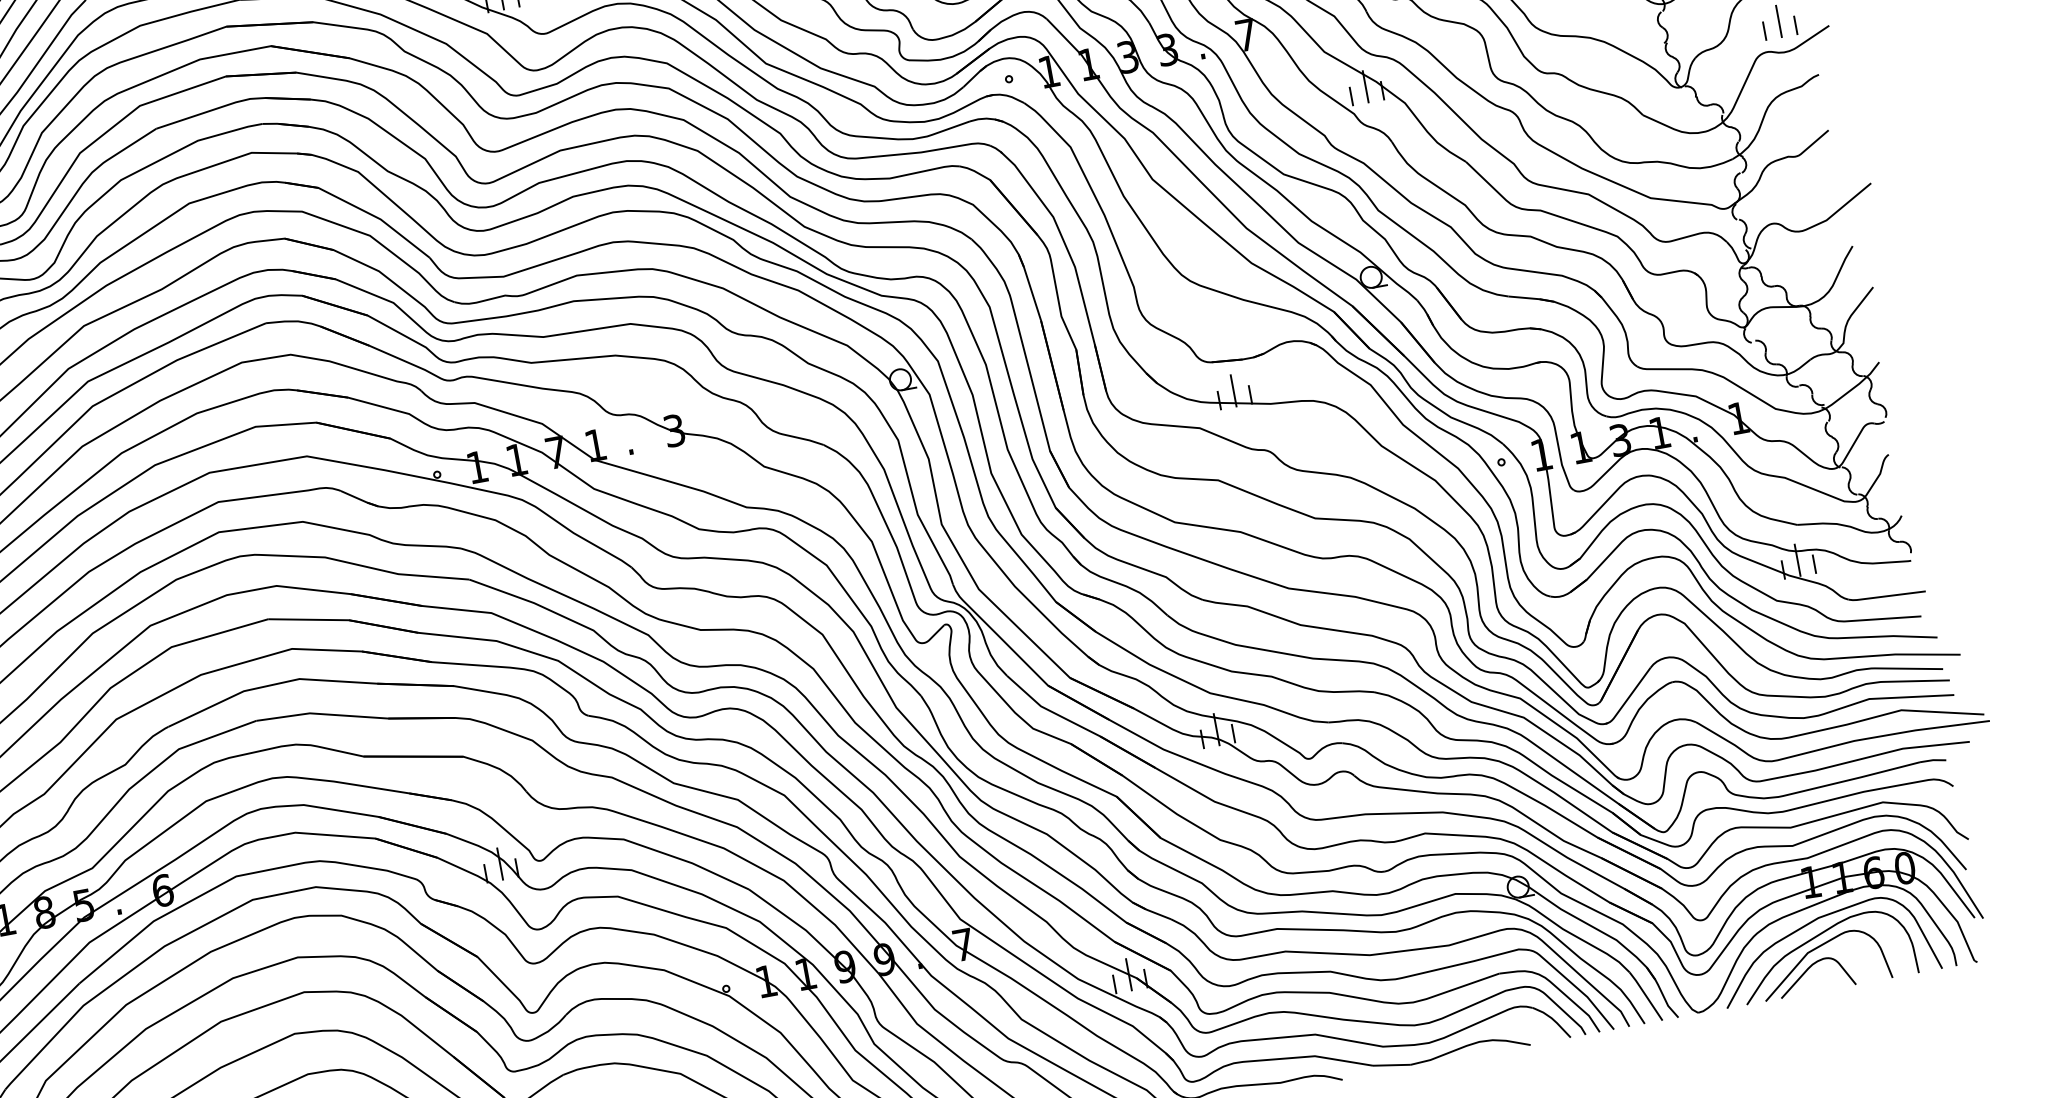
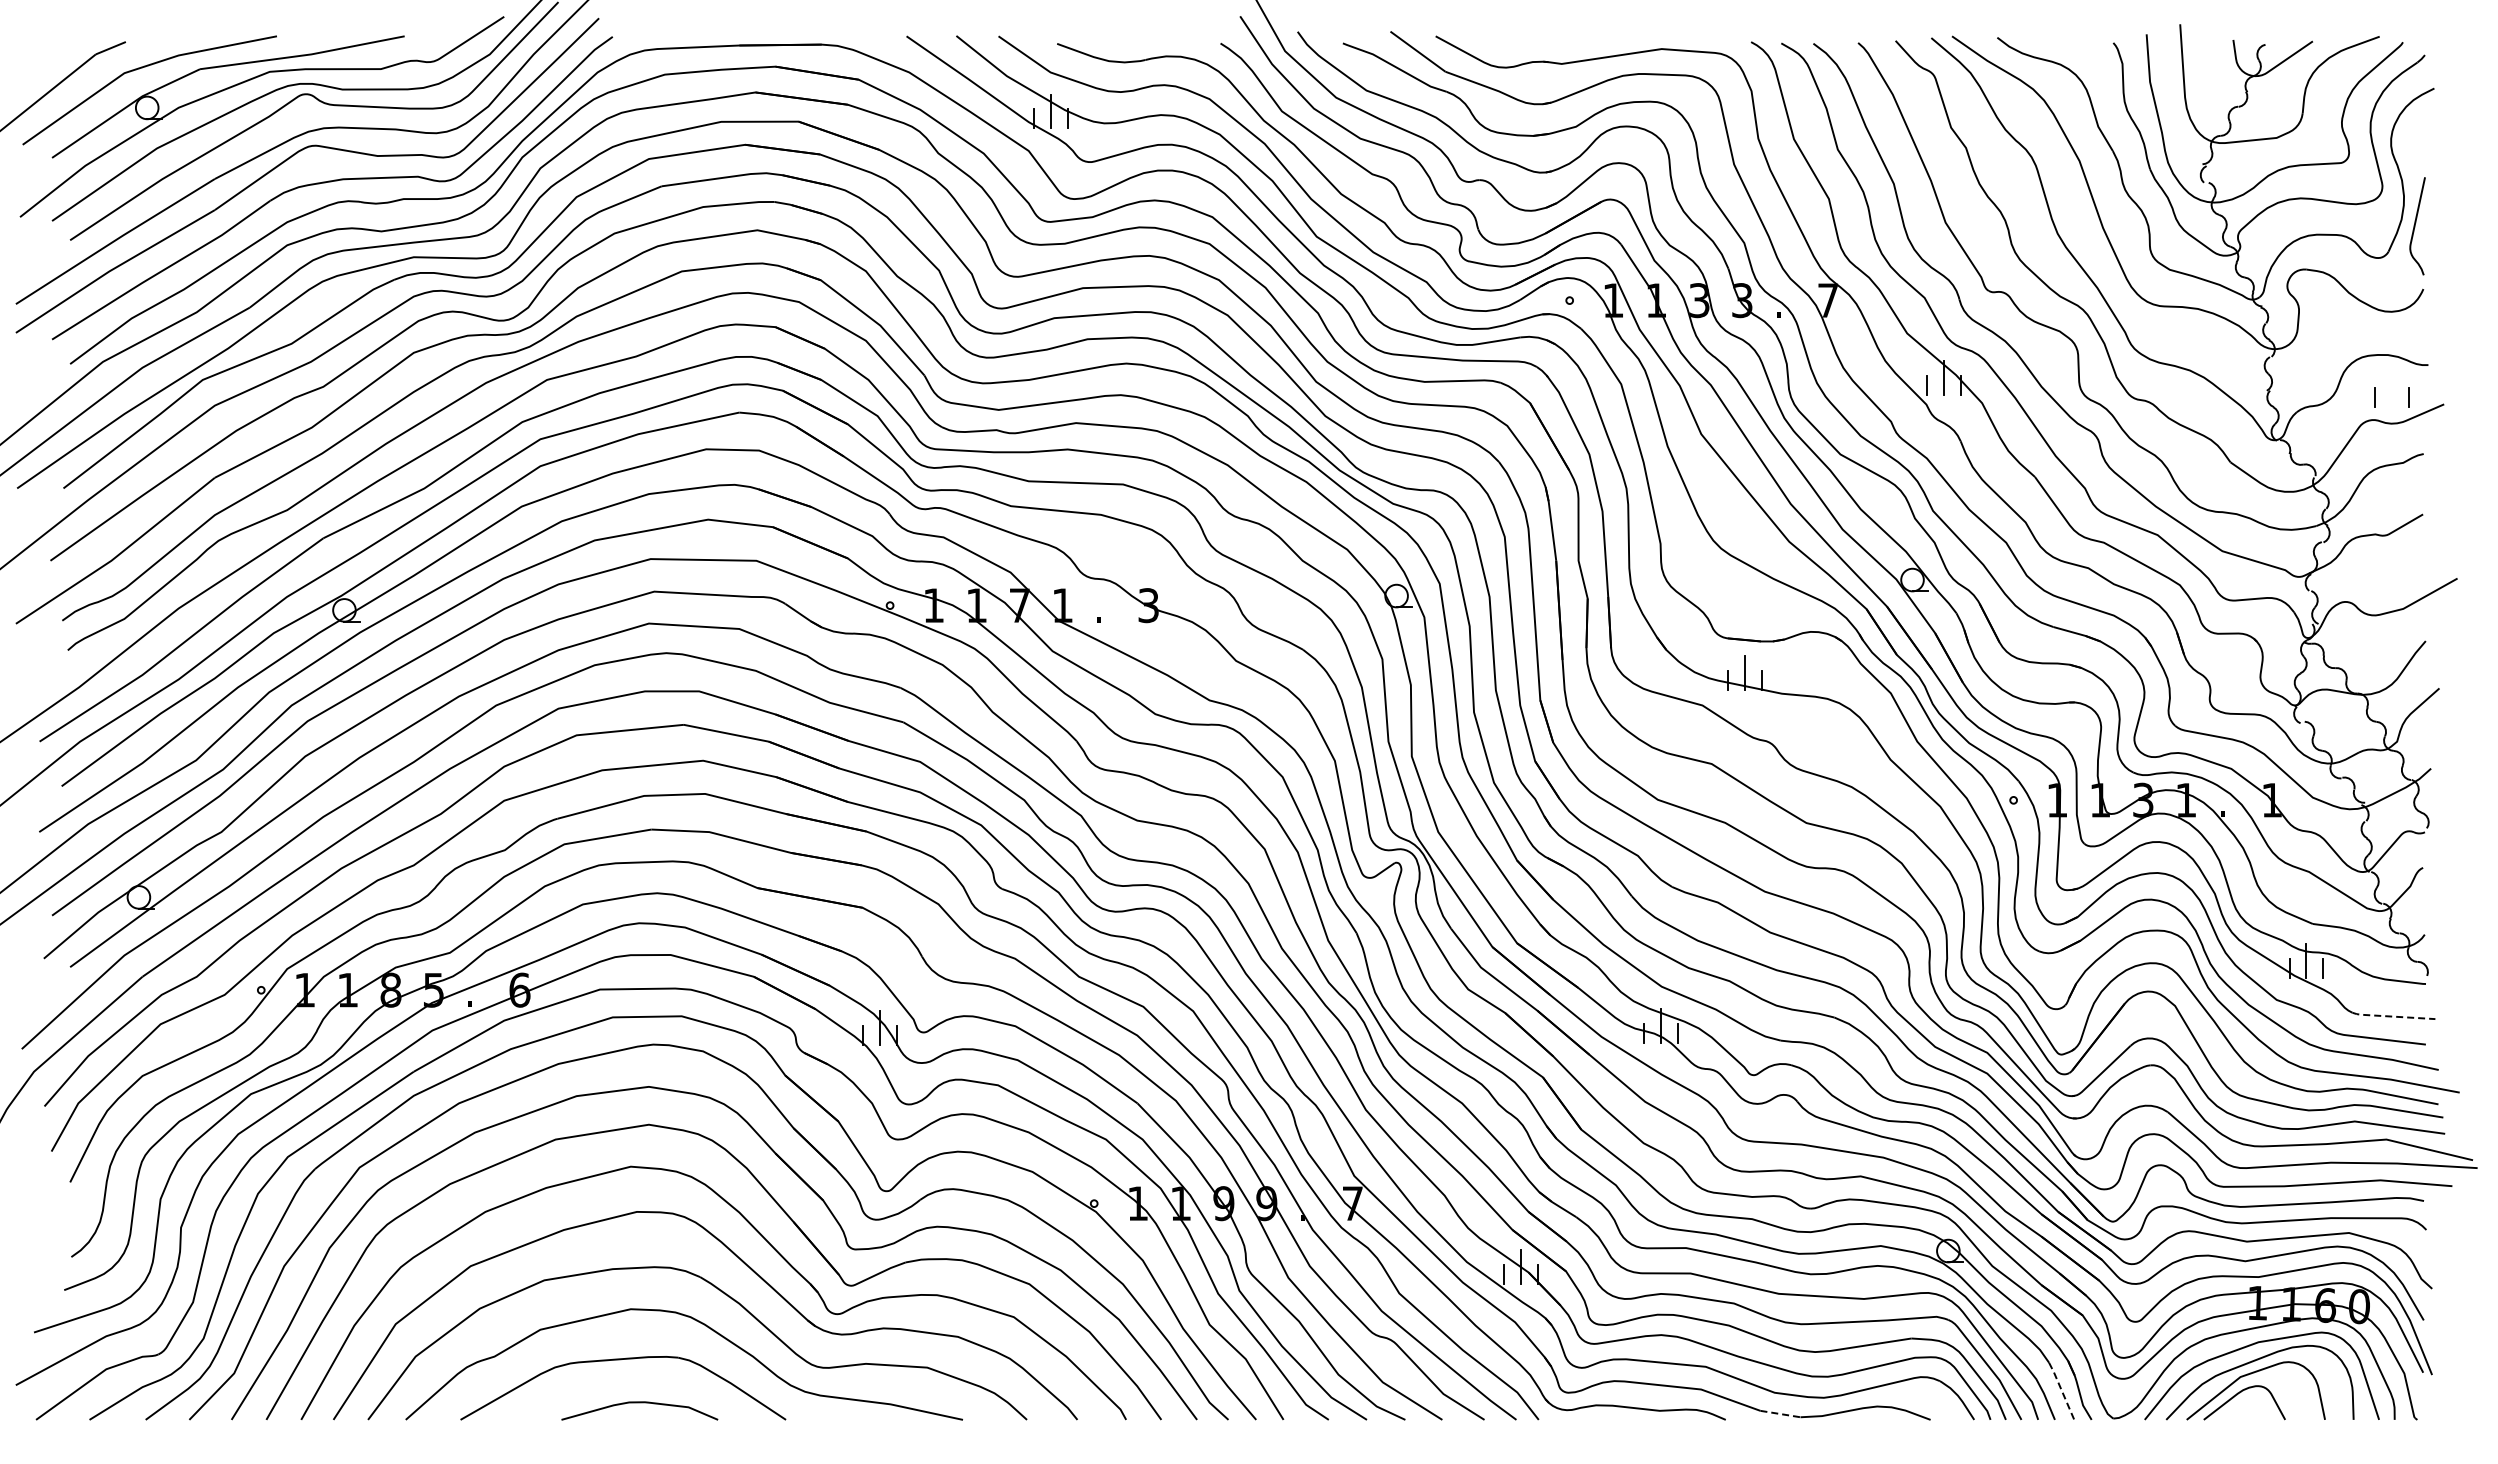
line: (1778, 21) -> (2391, 390), removed
line: (1885, 596) -> (2392, 1016), solid -> dashed
line: (1645, 995) -> (2061, 1390), solid -> dashed
line: (1392, 1065) -> (1780, 1414), solid -> dashed

